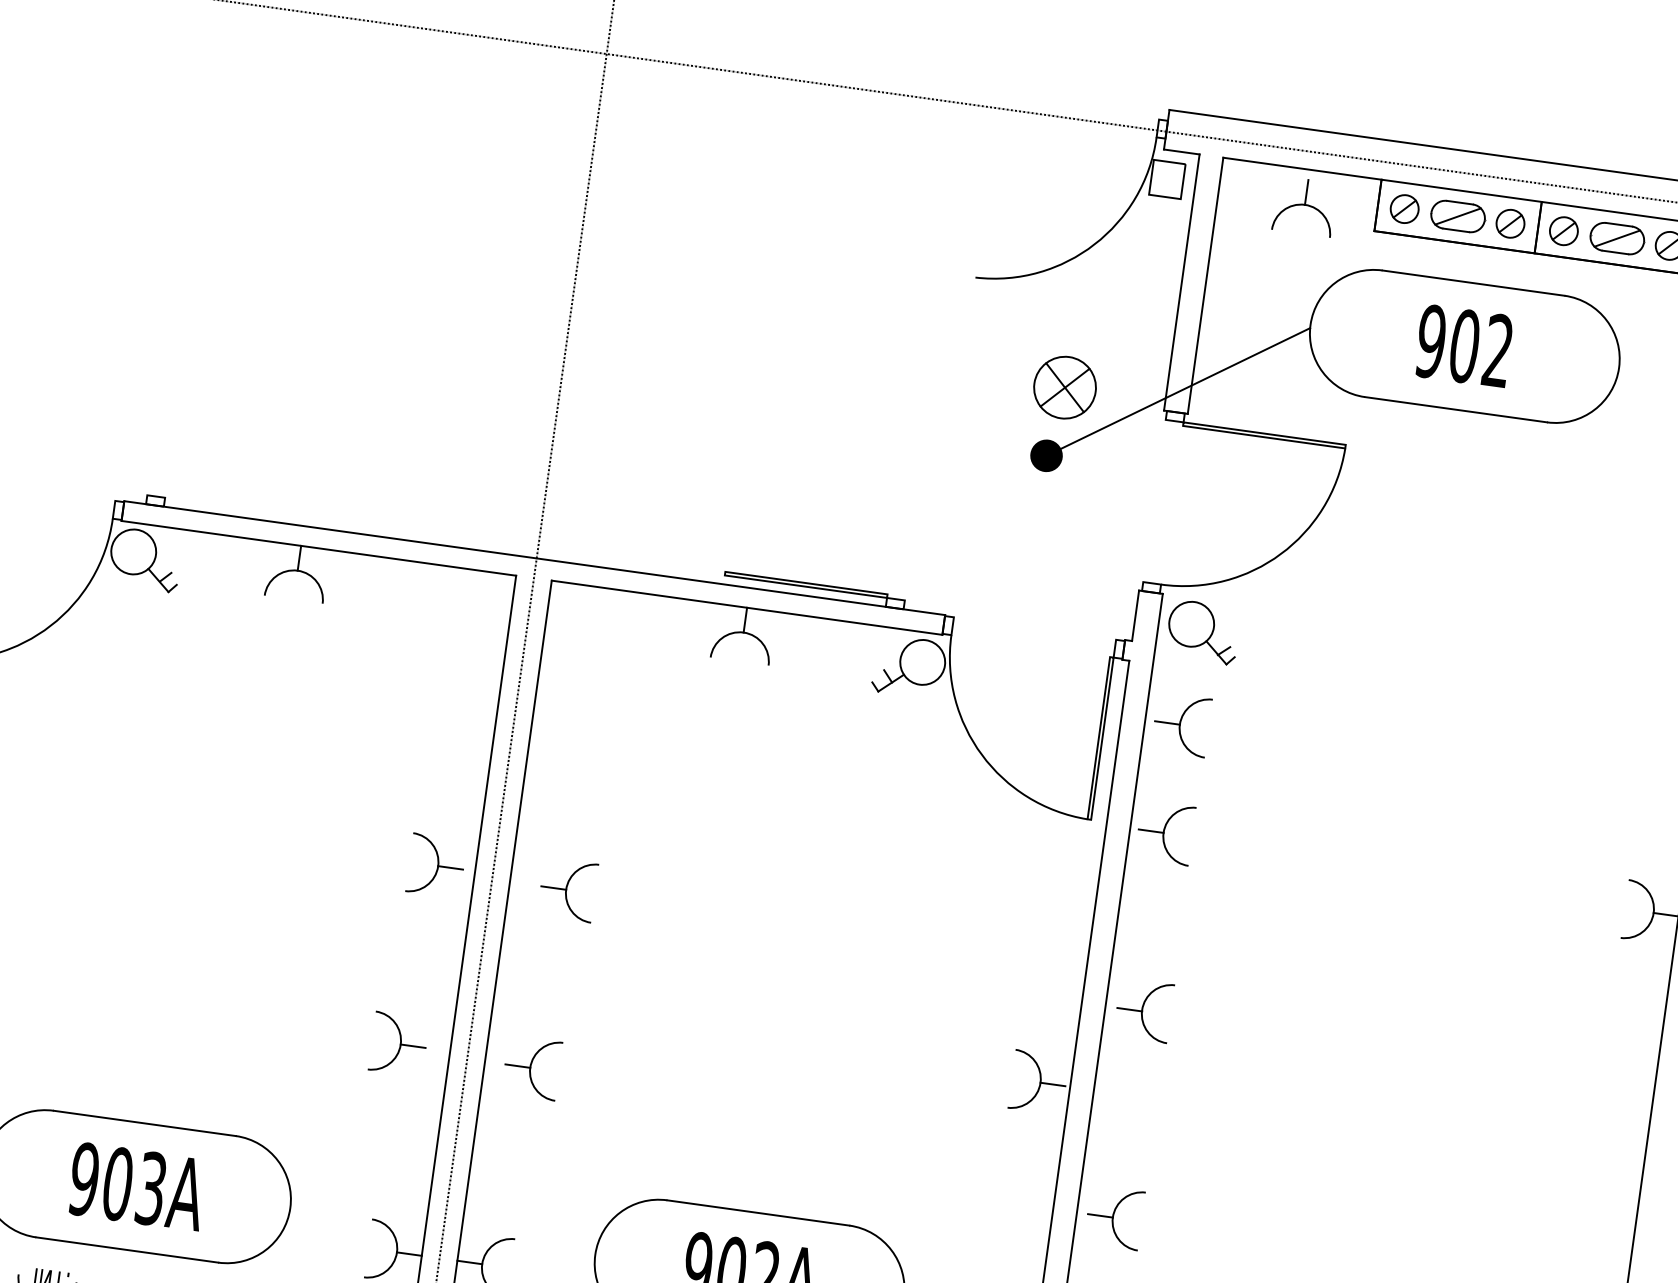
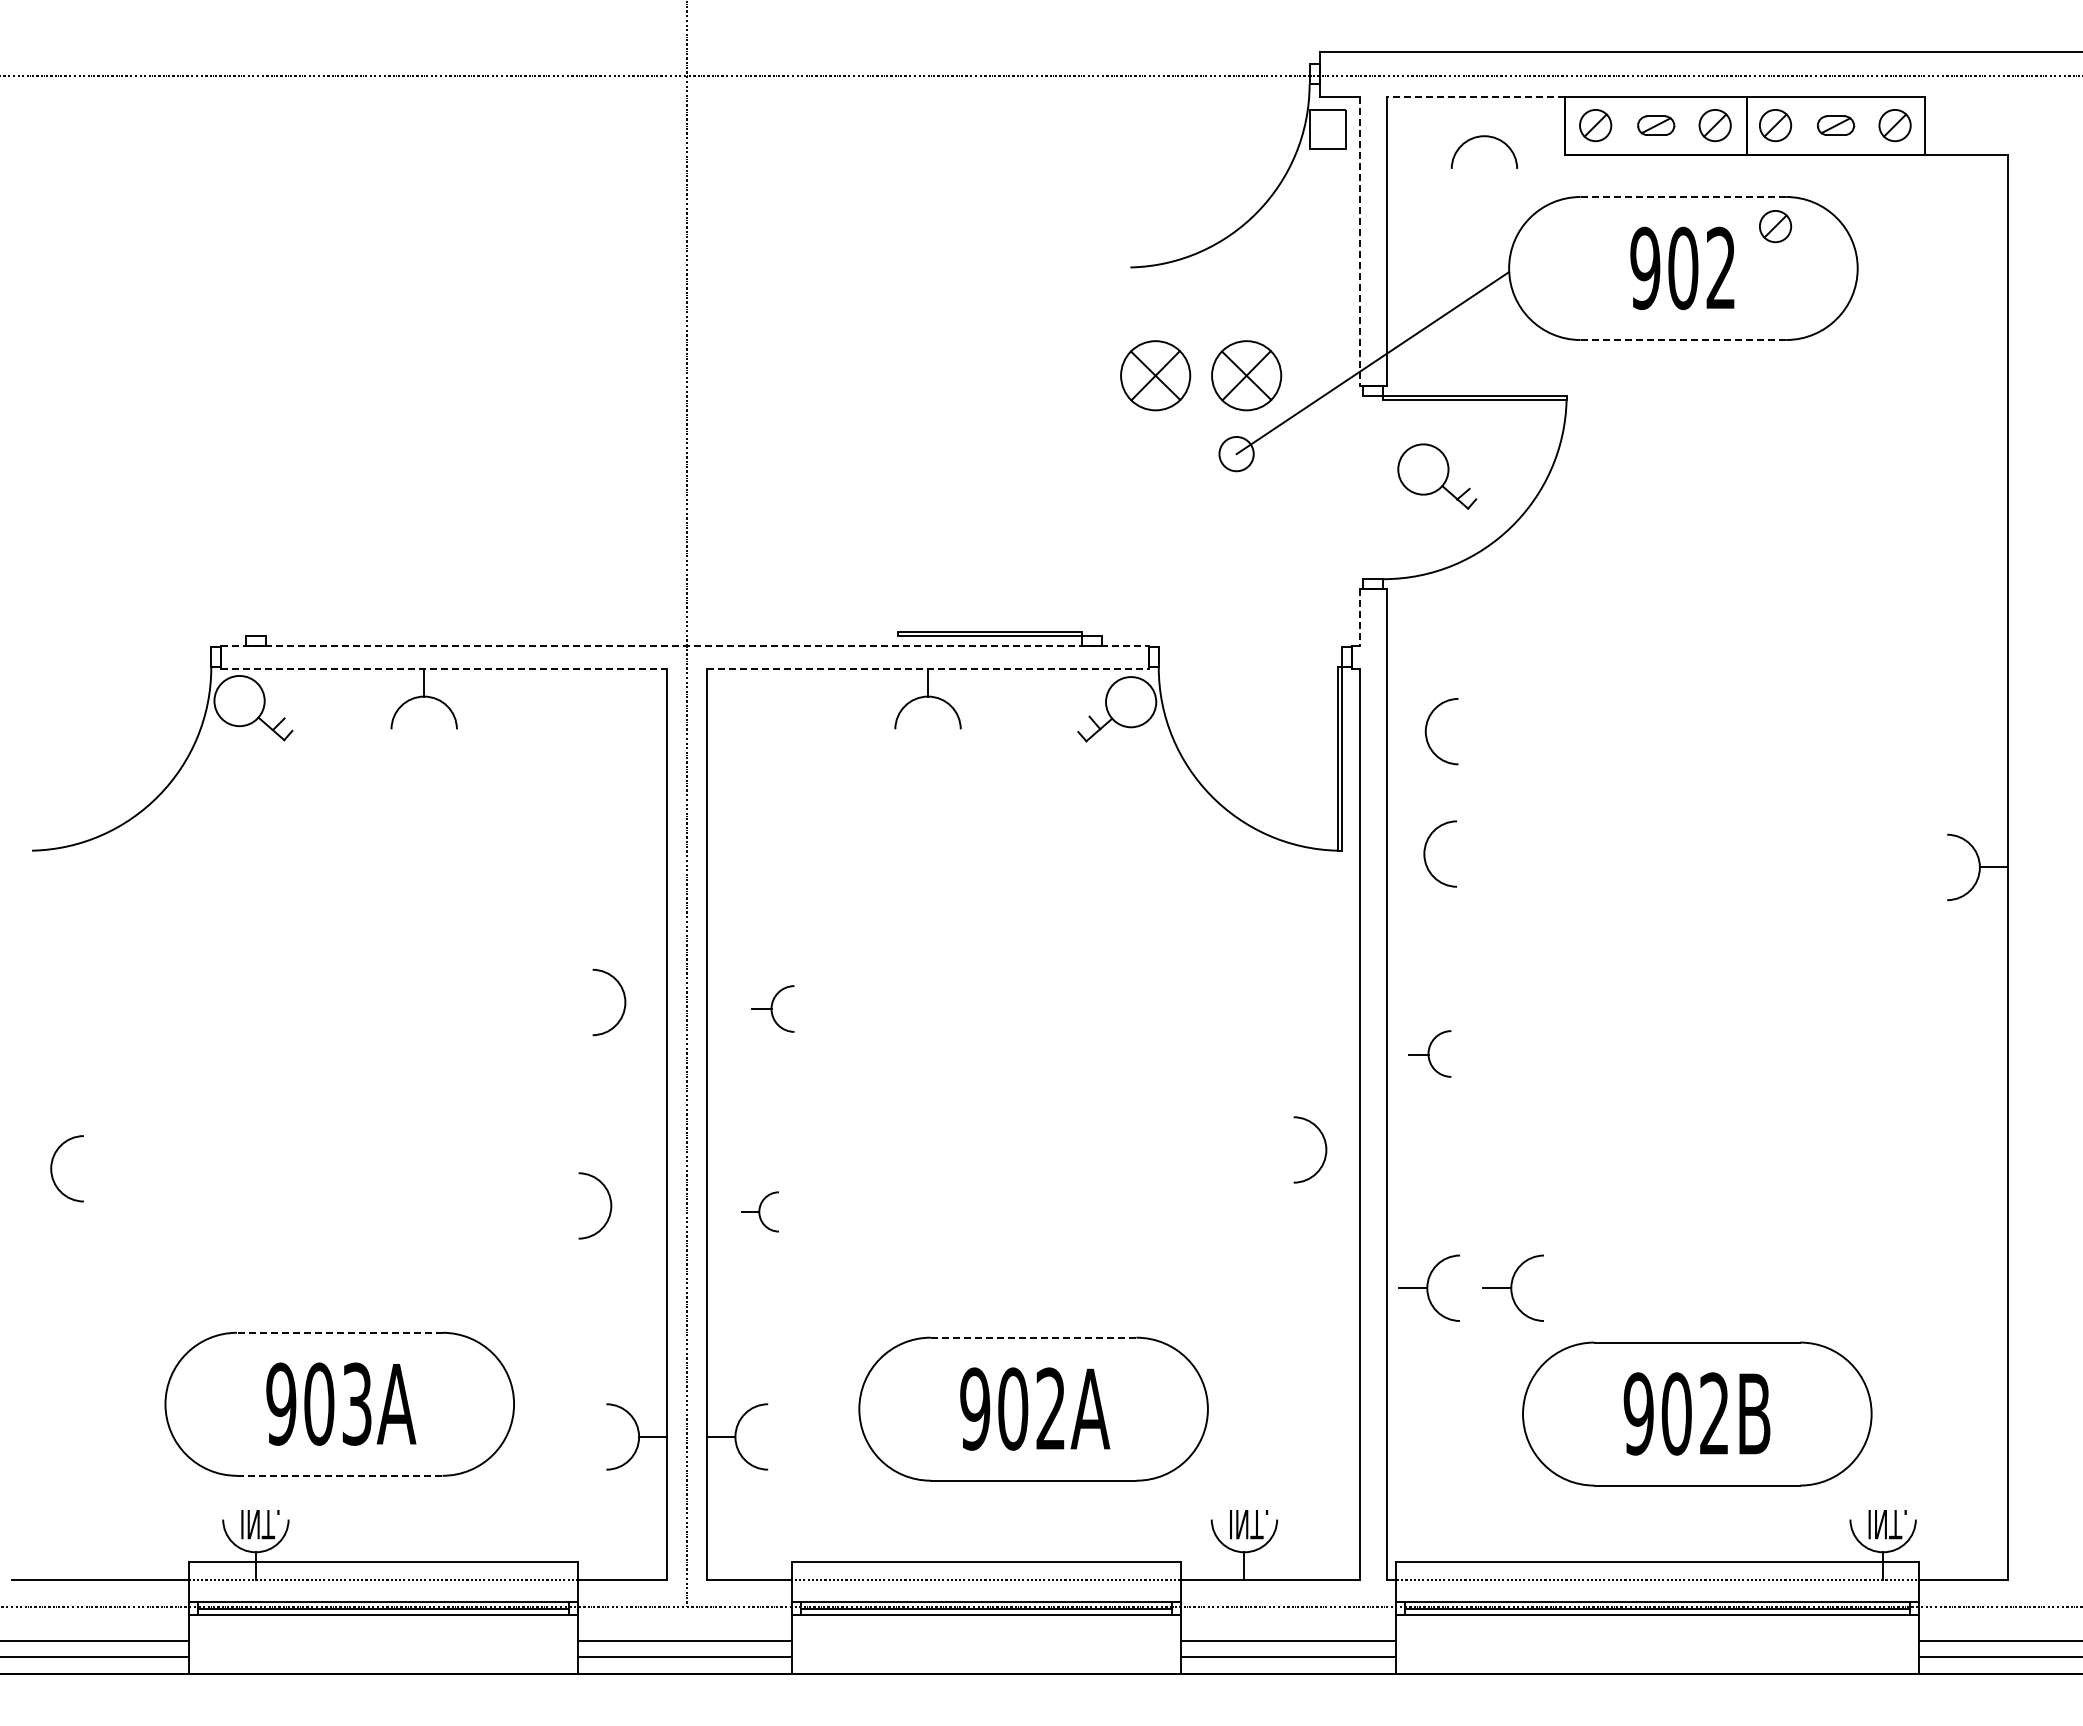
line: (1301, 168) -> (1475, 96), solid -> dashed
line: (1306, 192) -> (1484, 122), removed
part: (1458, 216) -> (1656, 125), size x0.6
part: (1616, 238) -> (1835, 125), size x0.6
line: (1181, 282) -> (1359, 241), solid -> dashed
line: (1473, 283) -> (1683, 197), solid -> dashed
part: (1551, 320) -> (1775, 226), added
part: (984, 376) -> (1155, 375), added
line: (1456, 410) -> (1683, 340), solid -> dashed
fill: (1046, 455) -> (1236, 453), removed
line: (319, 548) -> (444, 668), solid -> dashed
line: (535, 558) -> (685, 646), solid -> dashed
line: (747, 607) -> (928, 668), solid -> dashed
line: (1135, 616) -> (1359, 618), solid -> dashed
part: (1203, 632) -> (1437, 476), moved
line: (1167, 722) -> (1411, 731), removed
line: (1151, 831) -> (1410, 854), removed
line: (450, 867) -> (639, 1002), removed
part: (567, 889) -> (772, 1008), size x0.7
part: (1143, 1010) -> (1429, 1053), size x0.7
line: (413, 1045) -> (625, 1205), removed
part: (532, 1067) -> (760, 1211), size x0.6
line: (1053, 1084) -> (1340, 1149), removed
line: (144, 1123) -> (339, 1332), solid -> dashed
line: (758, 1212) -> (1033, 1337), solid -> dashed
part: (1188, 1227) -> (1512, 1287), added
line: (127, 1249) -> (339, 1475), solid -> dashed

